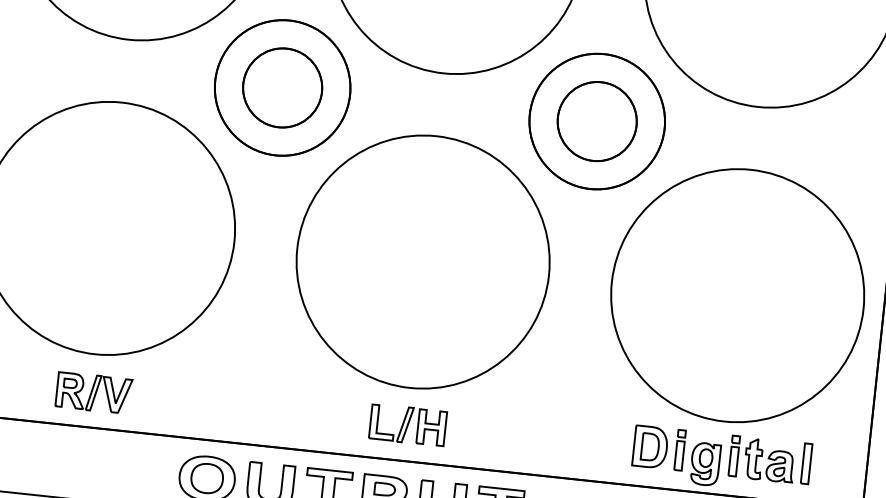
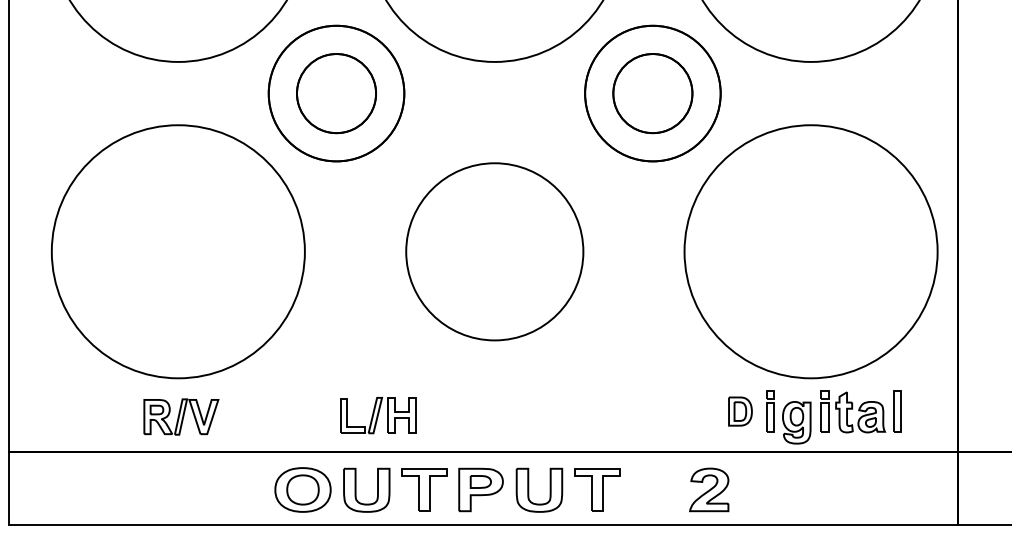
part: (422, 261) -> (494, 251), size x0.7
part: (408, 425) -> (378, 415), moved
part: (650, 447) -> (740, 411), size x0.7

